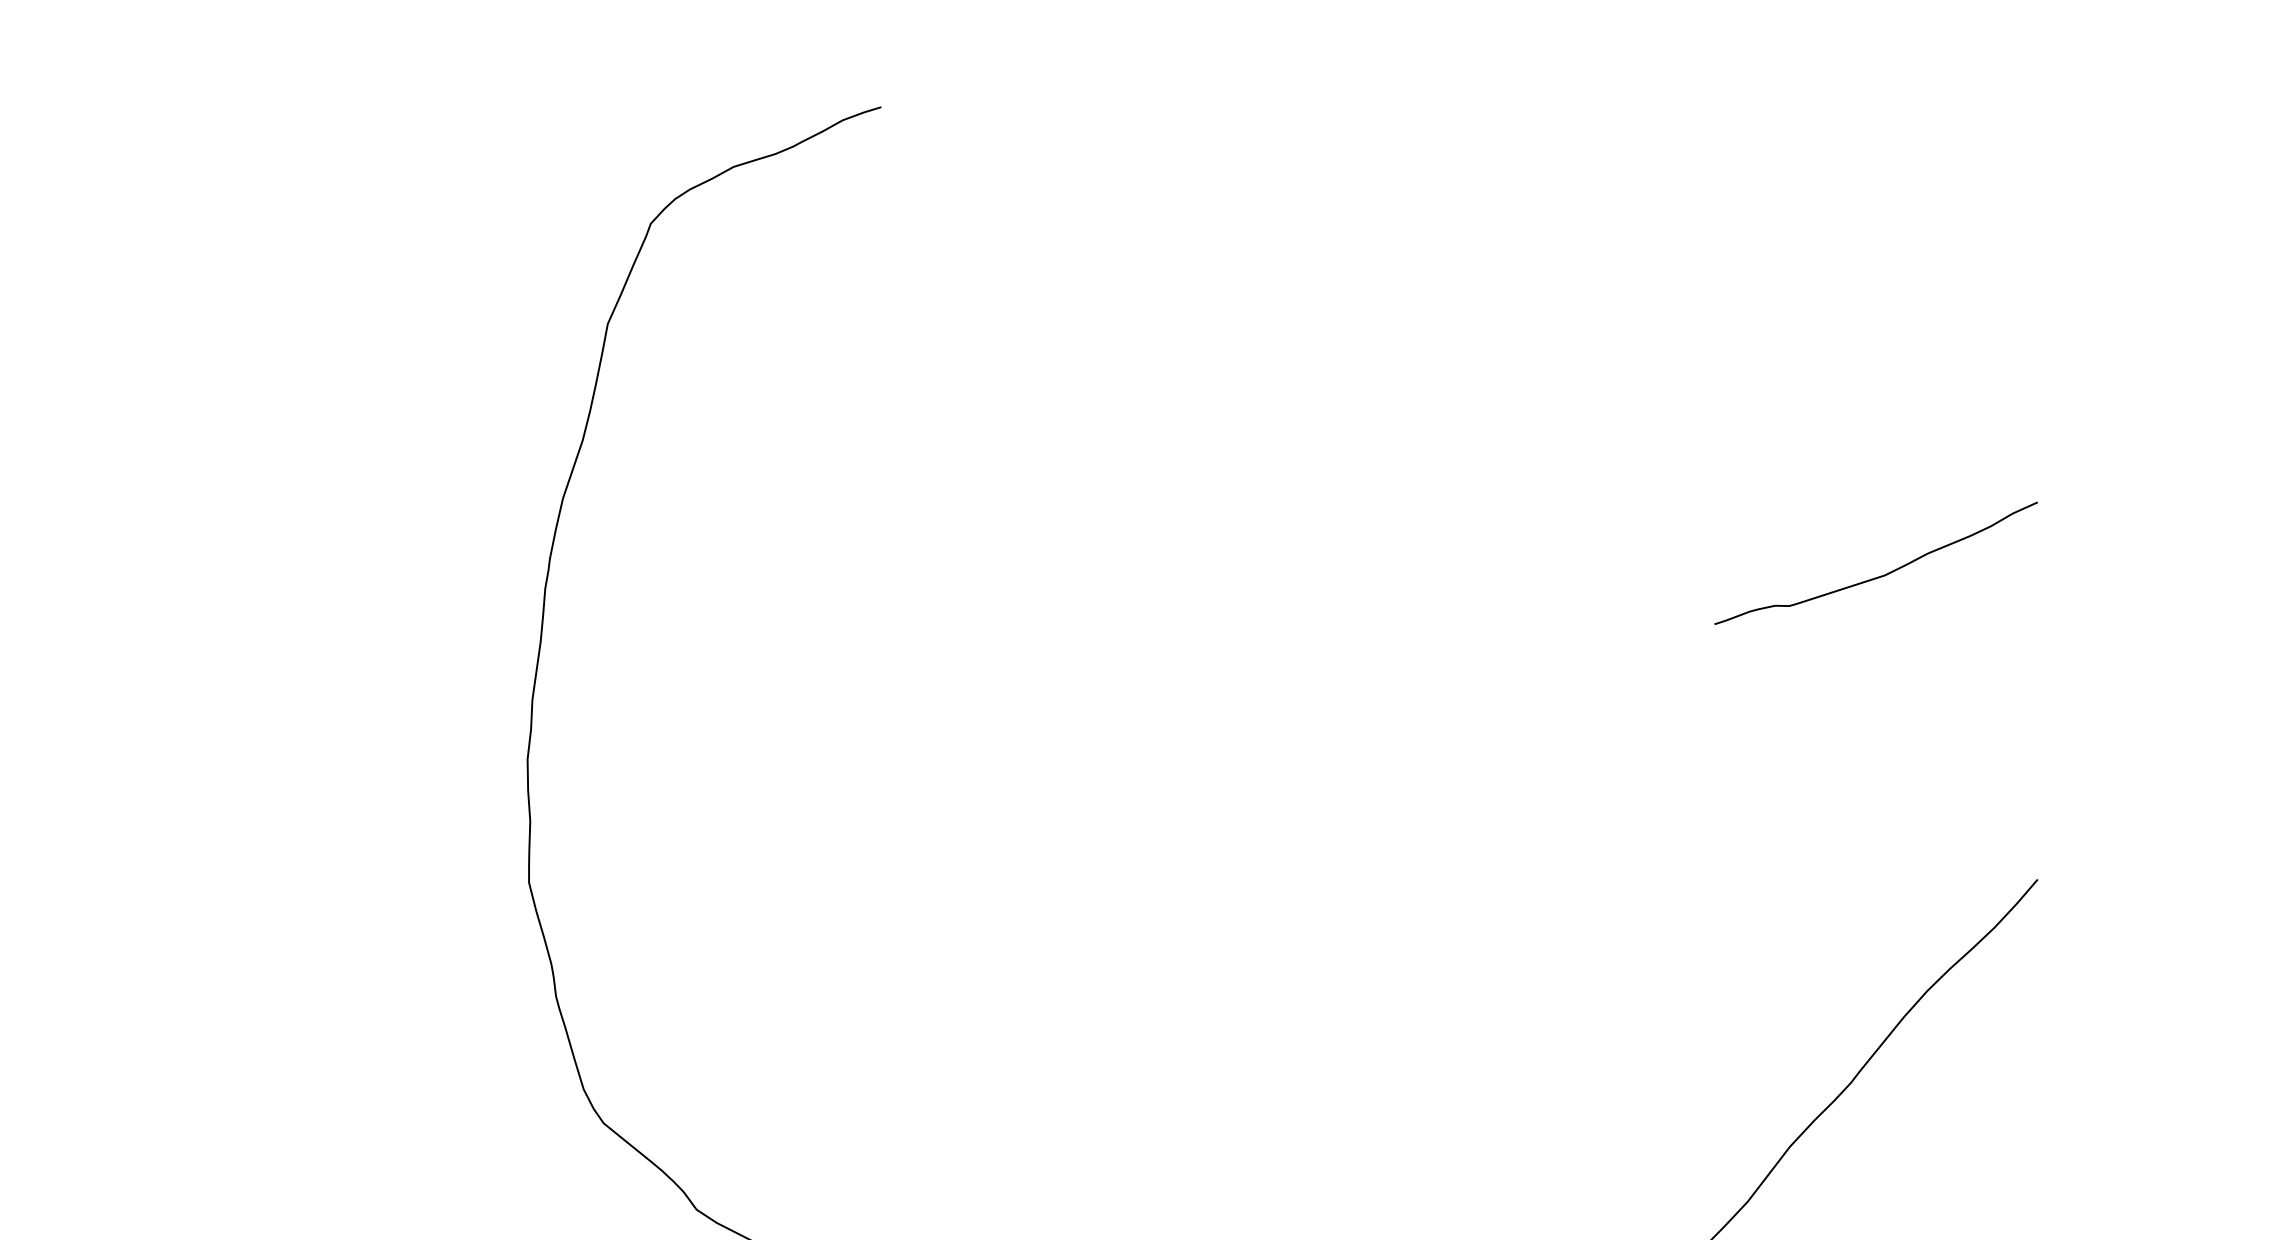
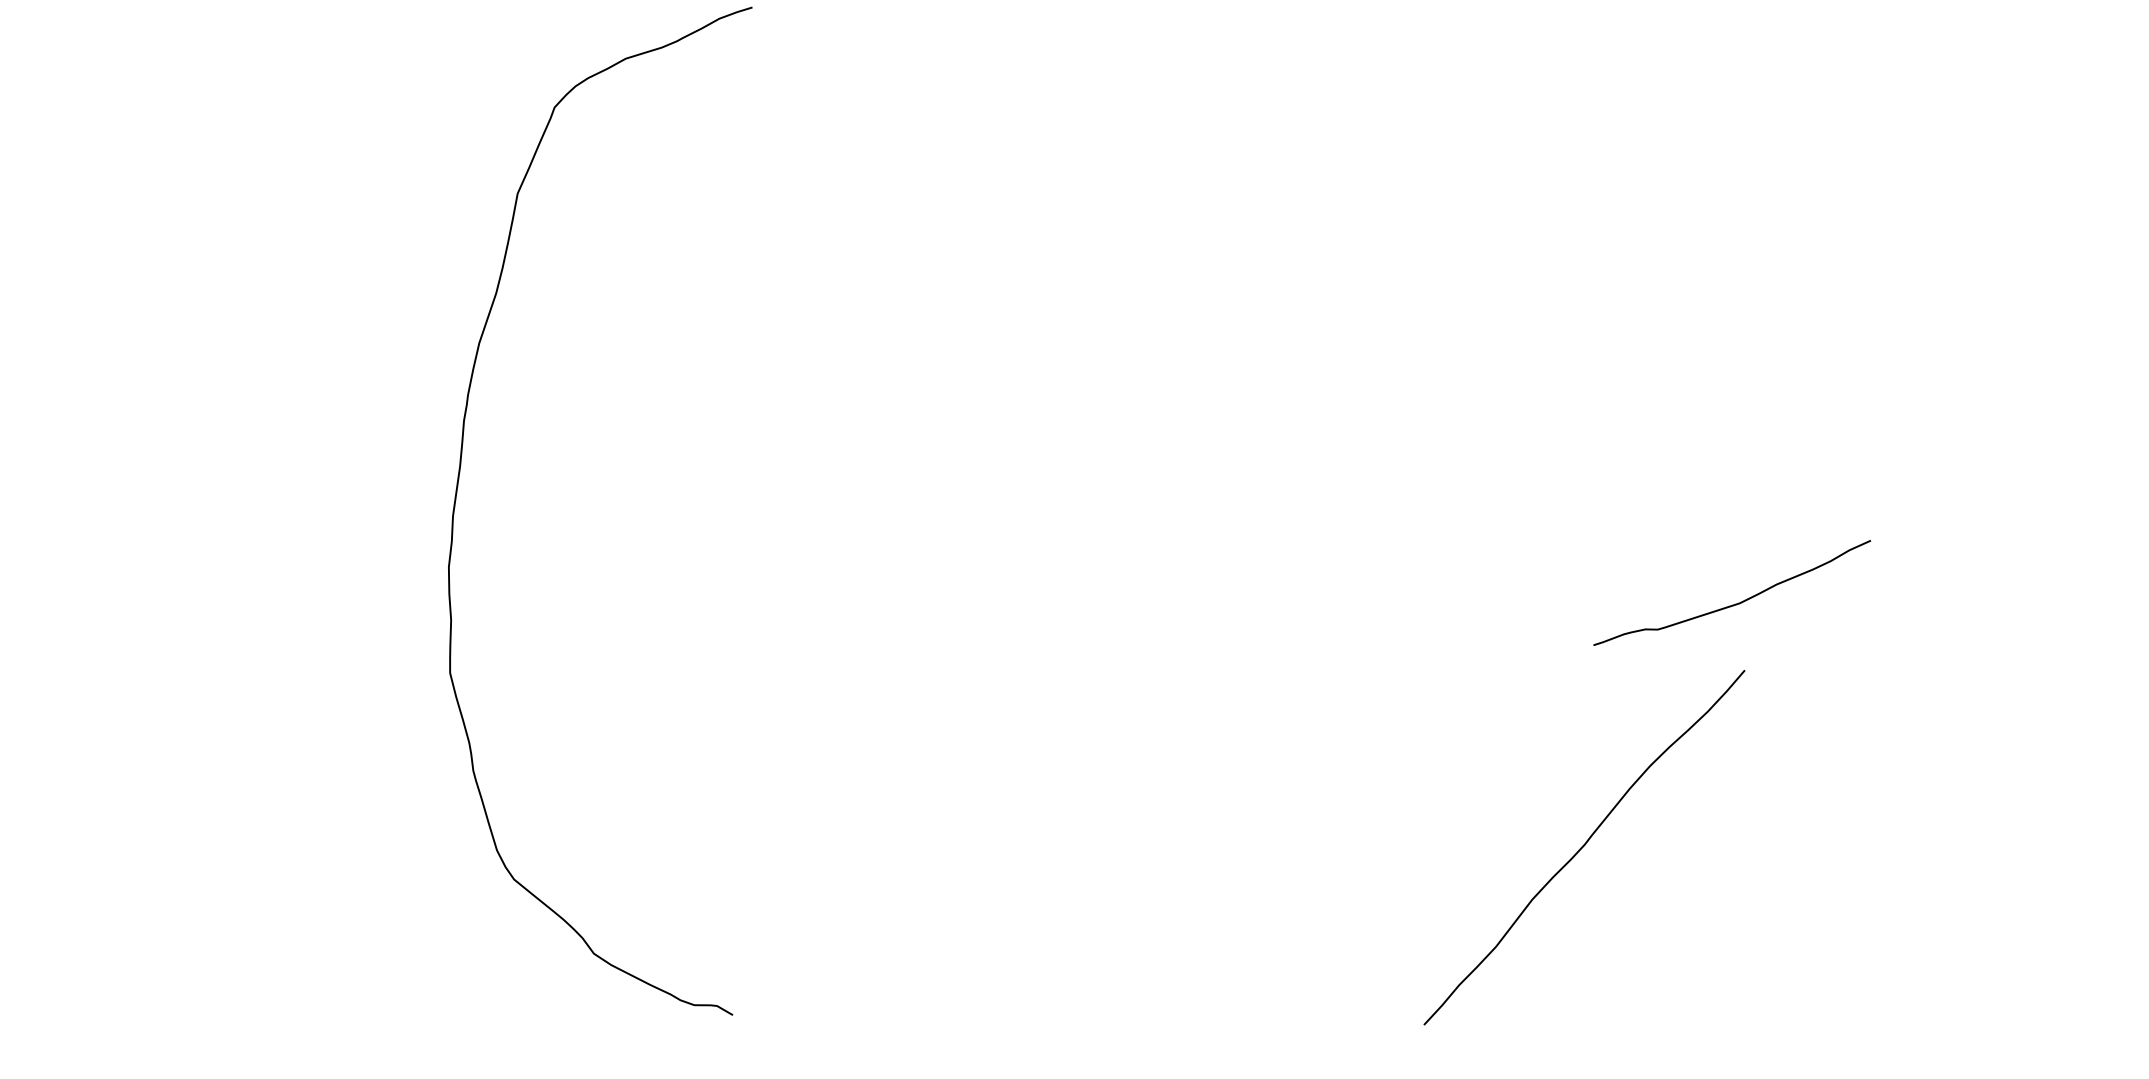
curve: (1879, 575) -> (1735, 603), moved

